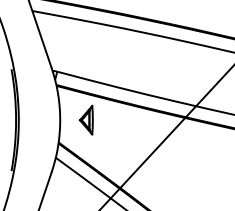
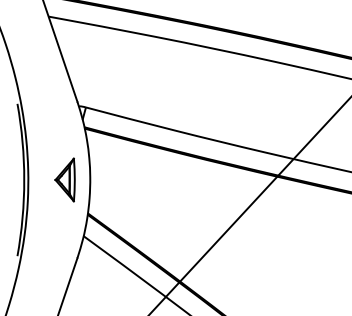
part: (85, 119) -> (63, 178), moved

